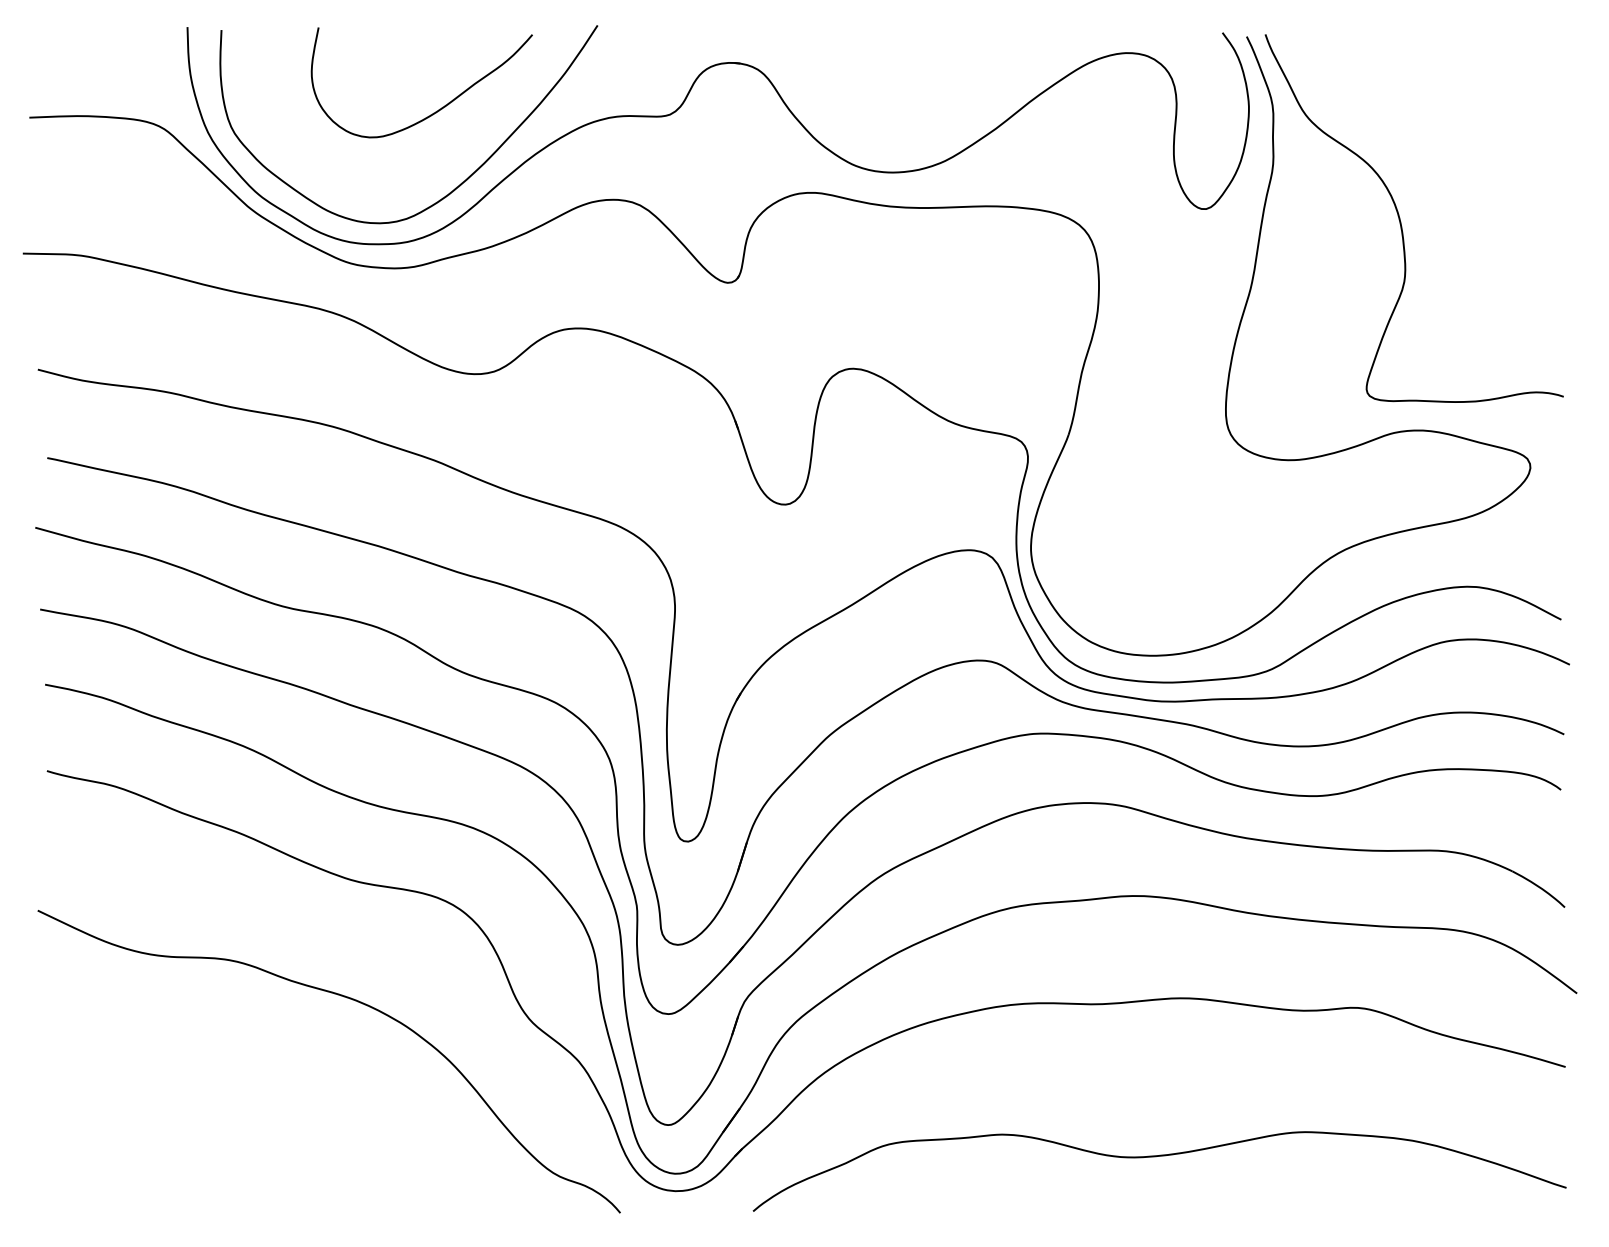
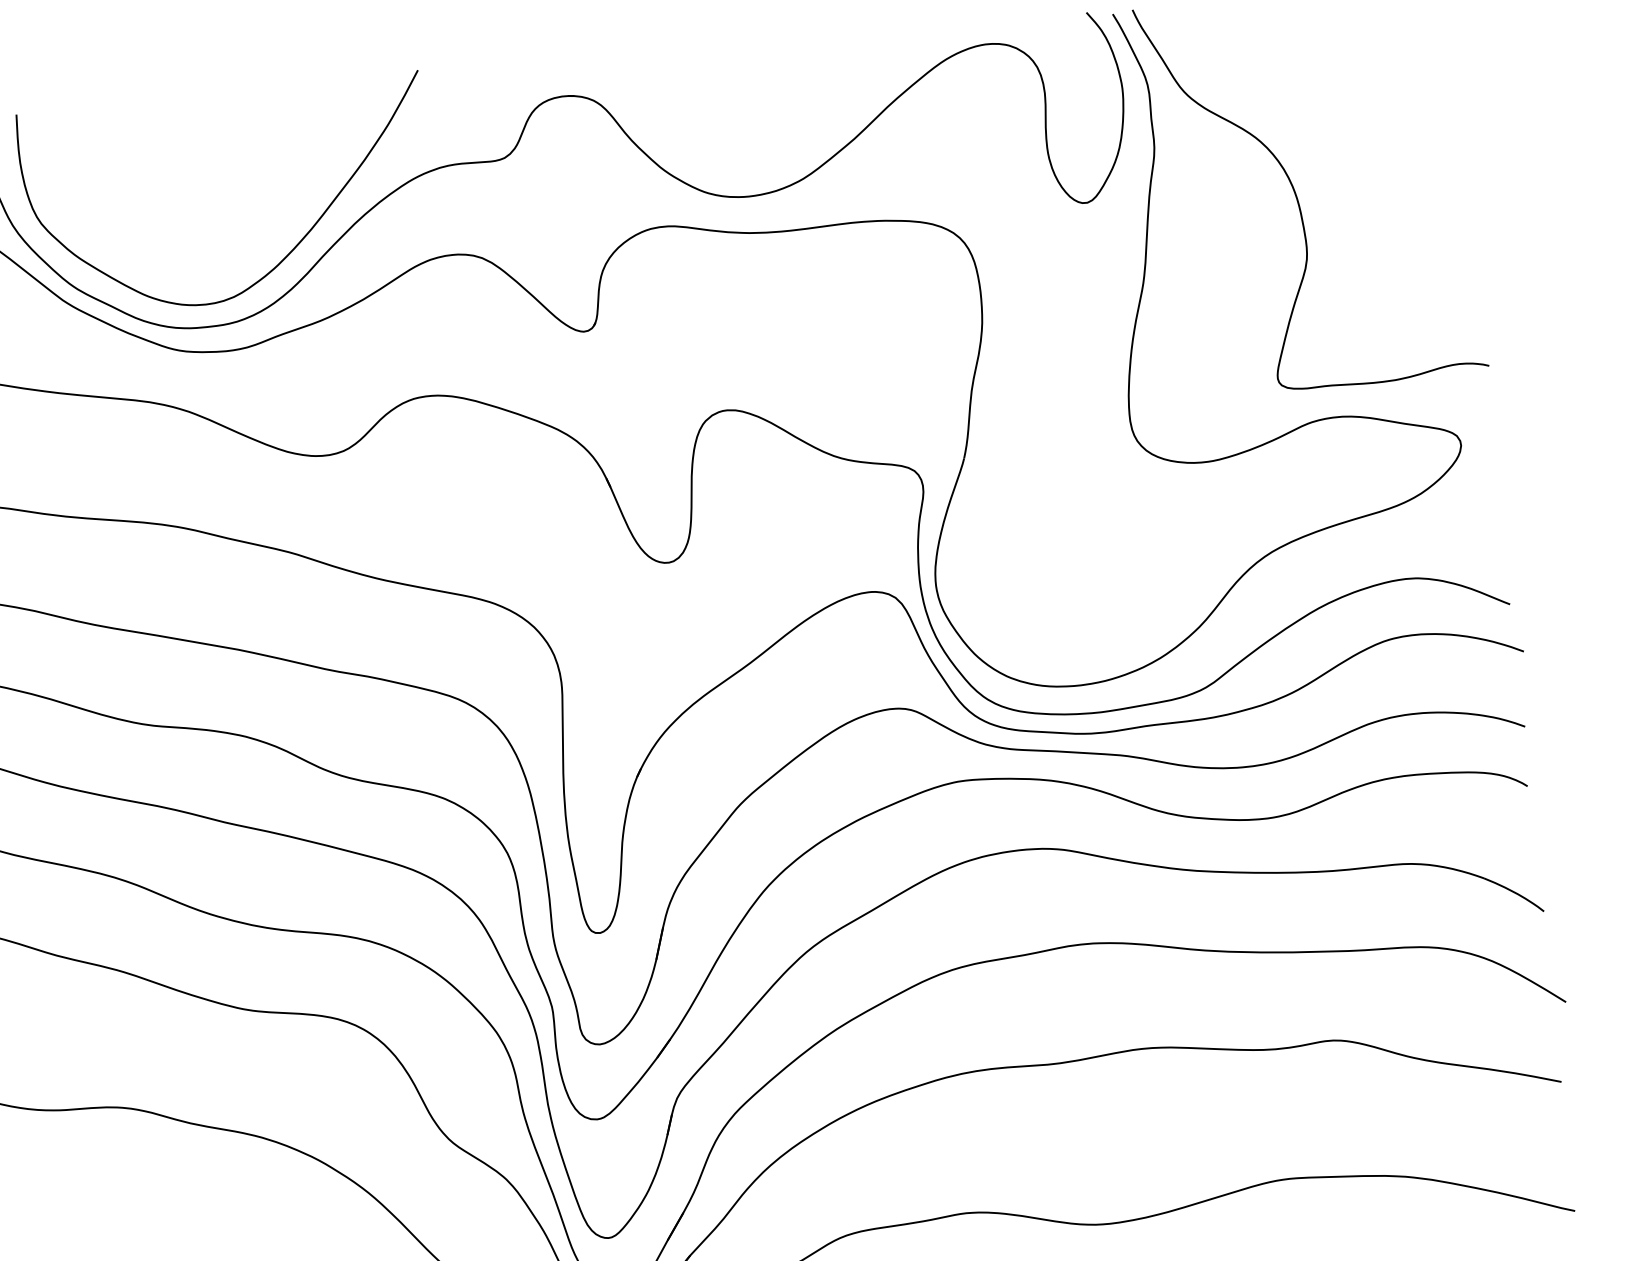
curve: (438, 109) -> (256, 176), removed

